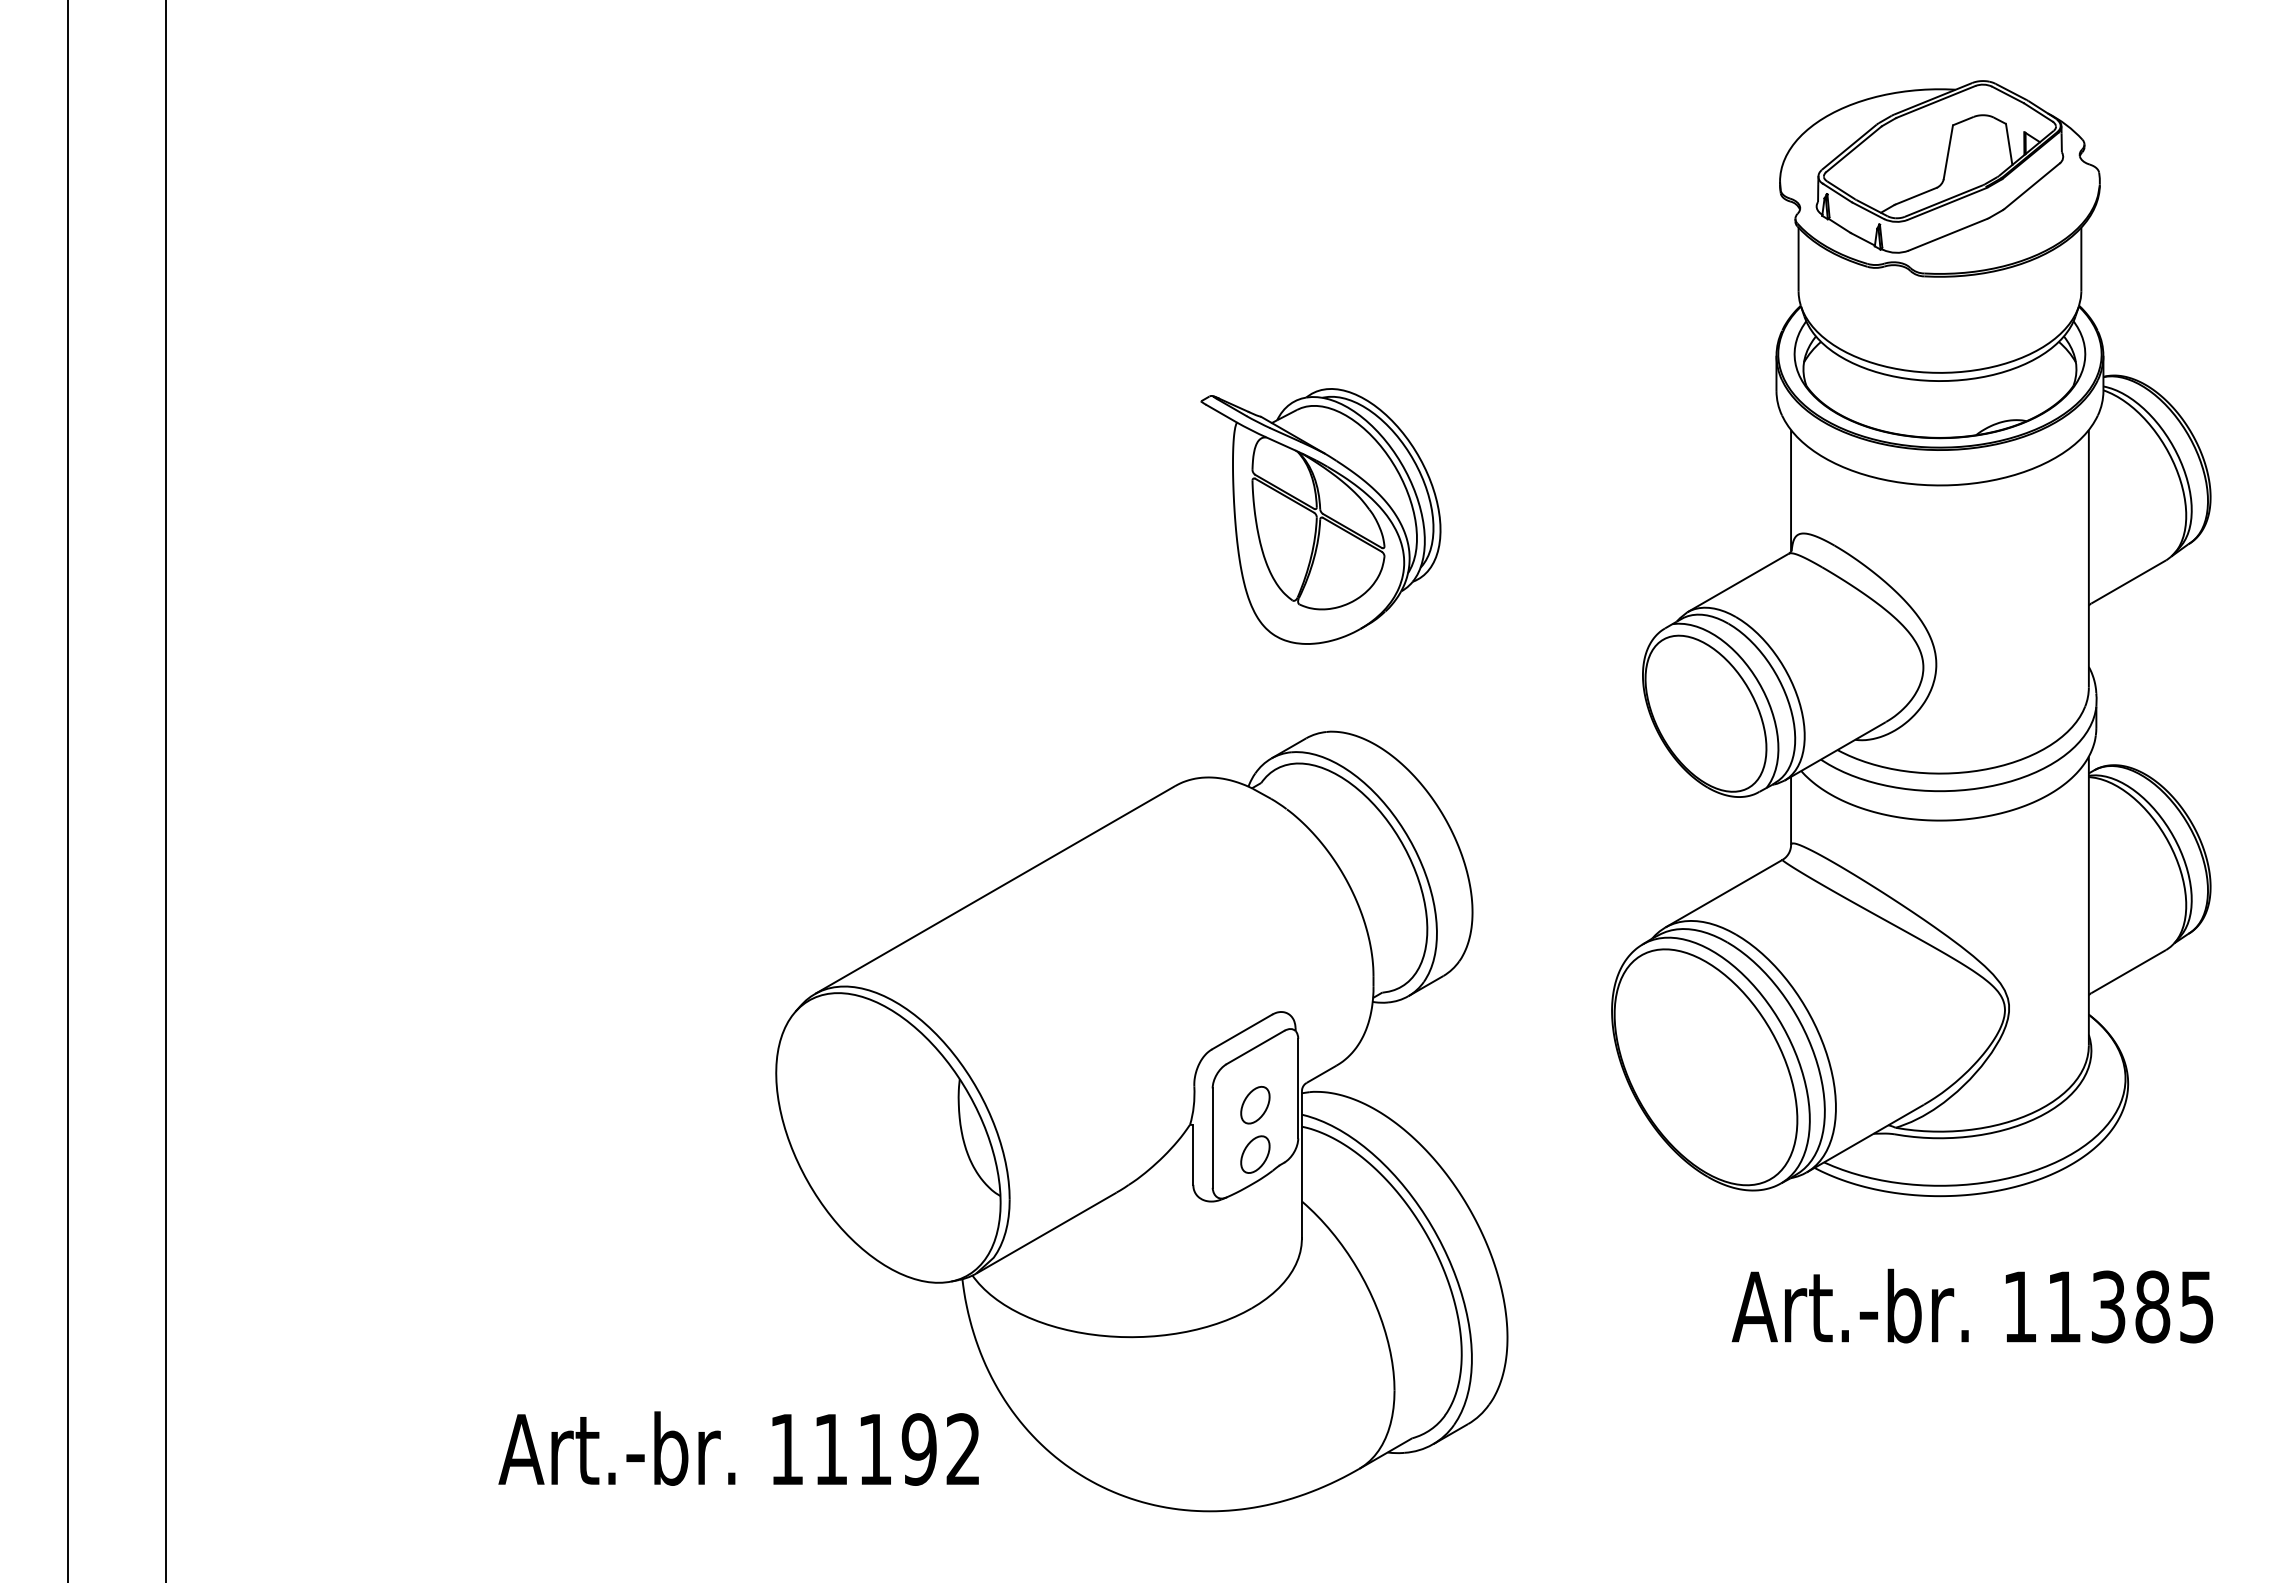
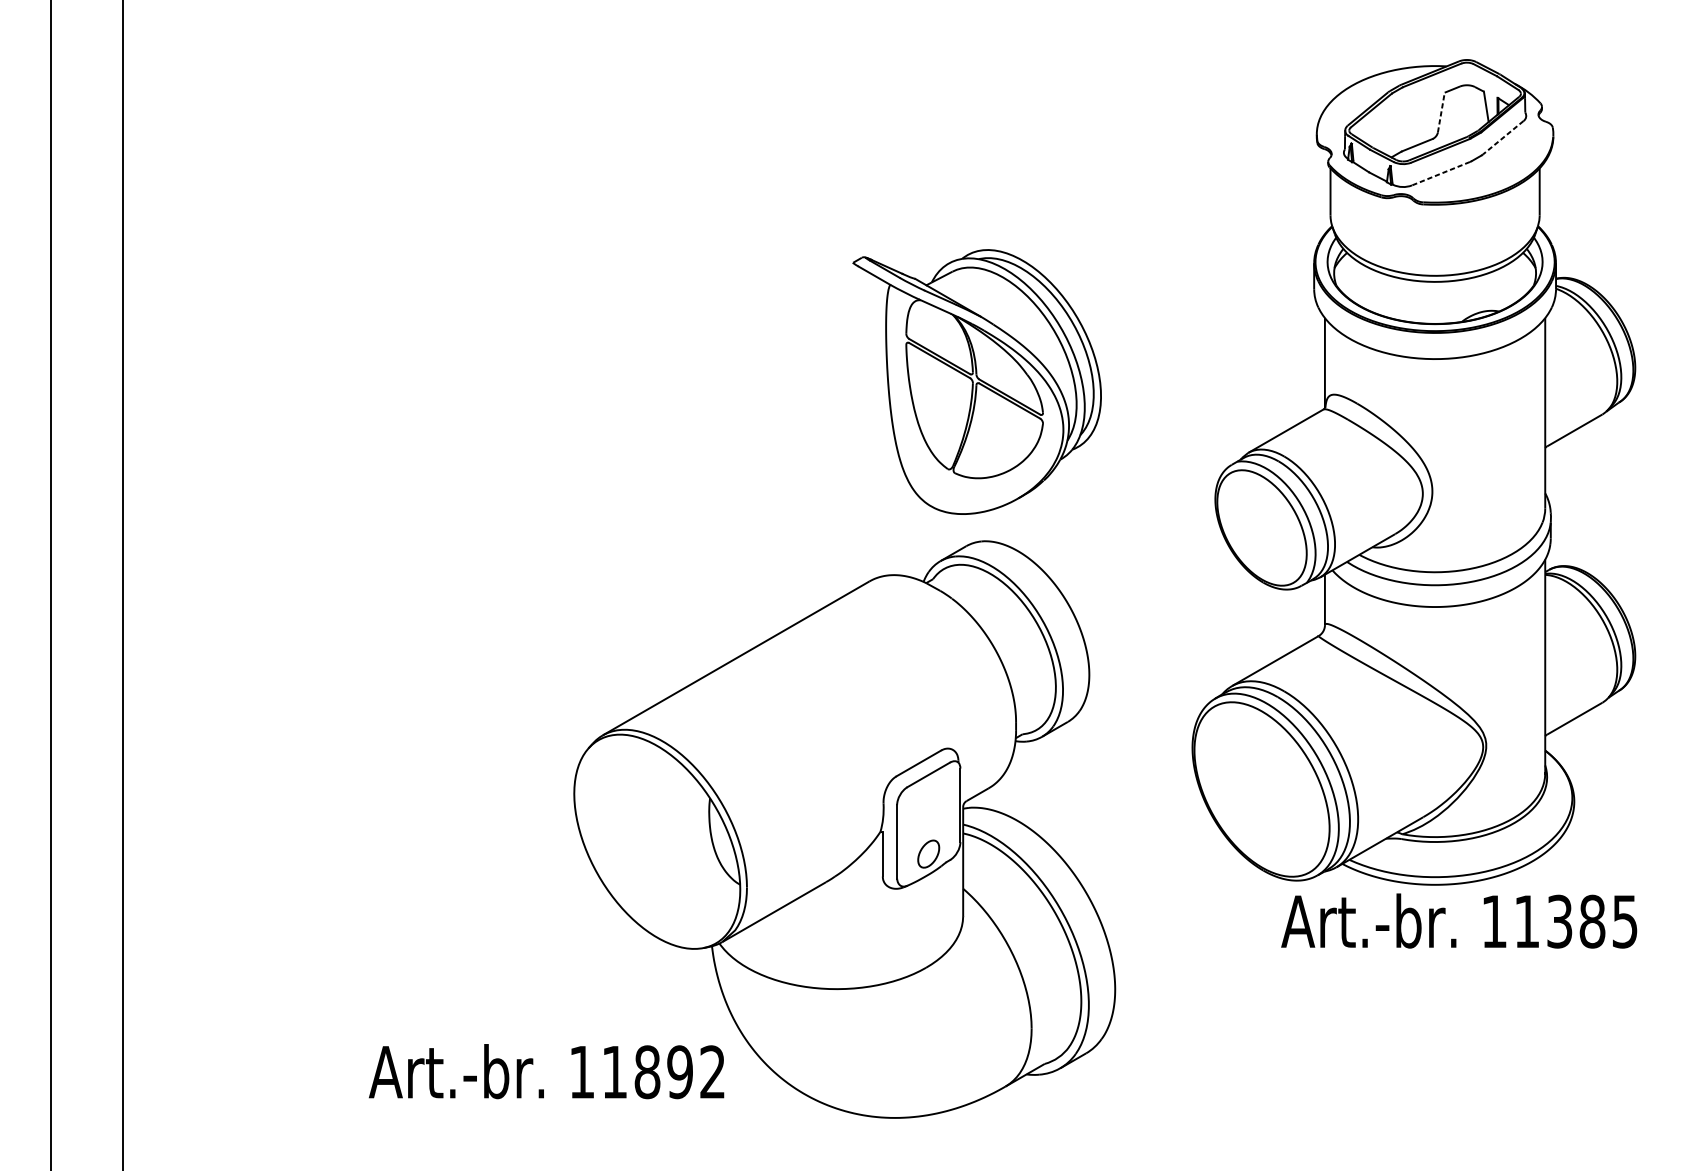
line: (1948, 151) -> (1441, 112), solid -> dashed
line: (2032, 186) -> (1503, 137), solid -> dashed
line: (1947, 235) -> (1440, 174), solid -> dashed
part: (1320, 516) -> (976, 382), size x1.4
part: (1255, 1105) -> (928, 817), removed
text: (1972, 1305) -> (1459, 920), moved
text: (875, 1449) -> (647, 1072), 11192 -> 11892

